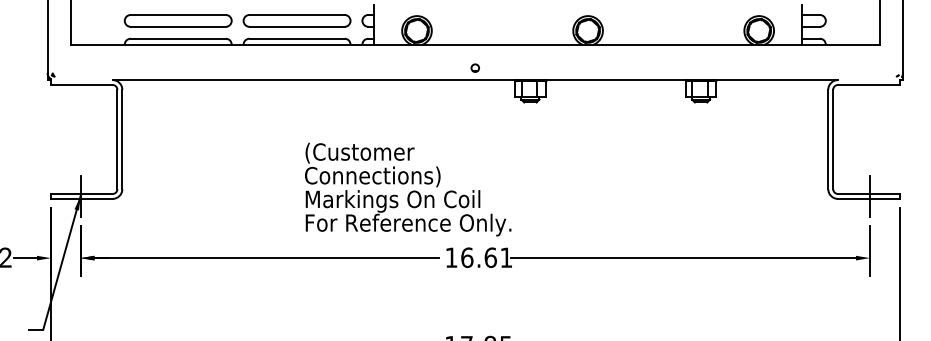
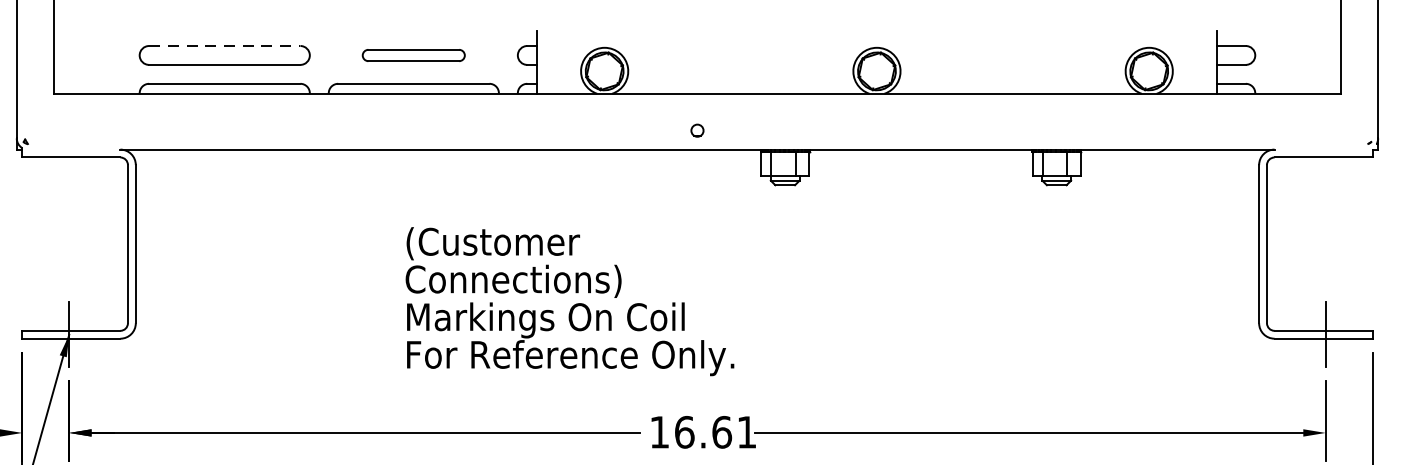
line: (178, 14) -> (225, 45), solid -> dashed
part: (296, 20) -> (412, 54), size x0.6
text: (408, 189) -> (570, 301), moved

